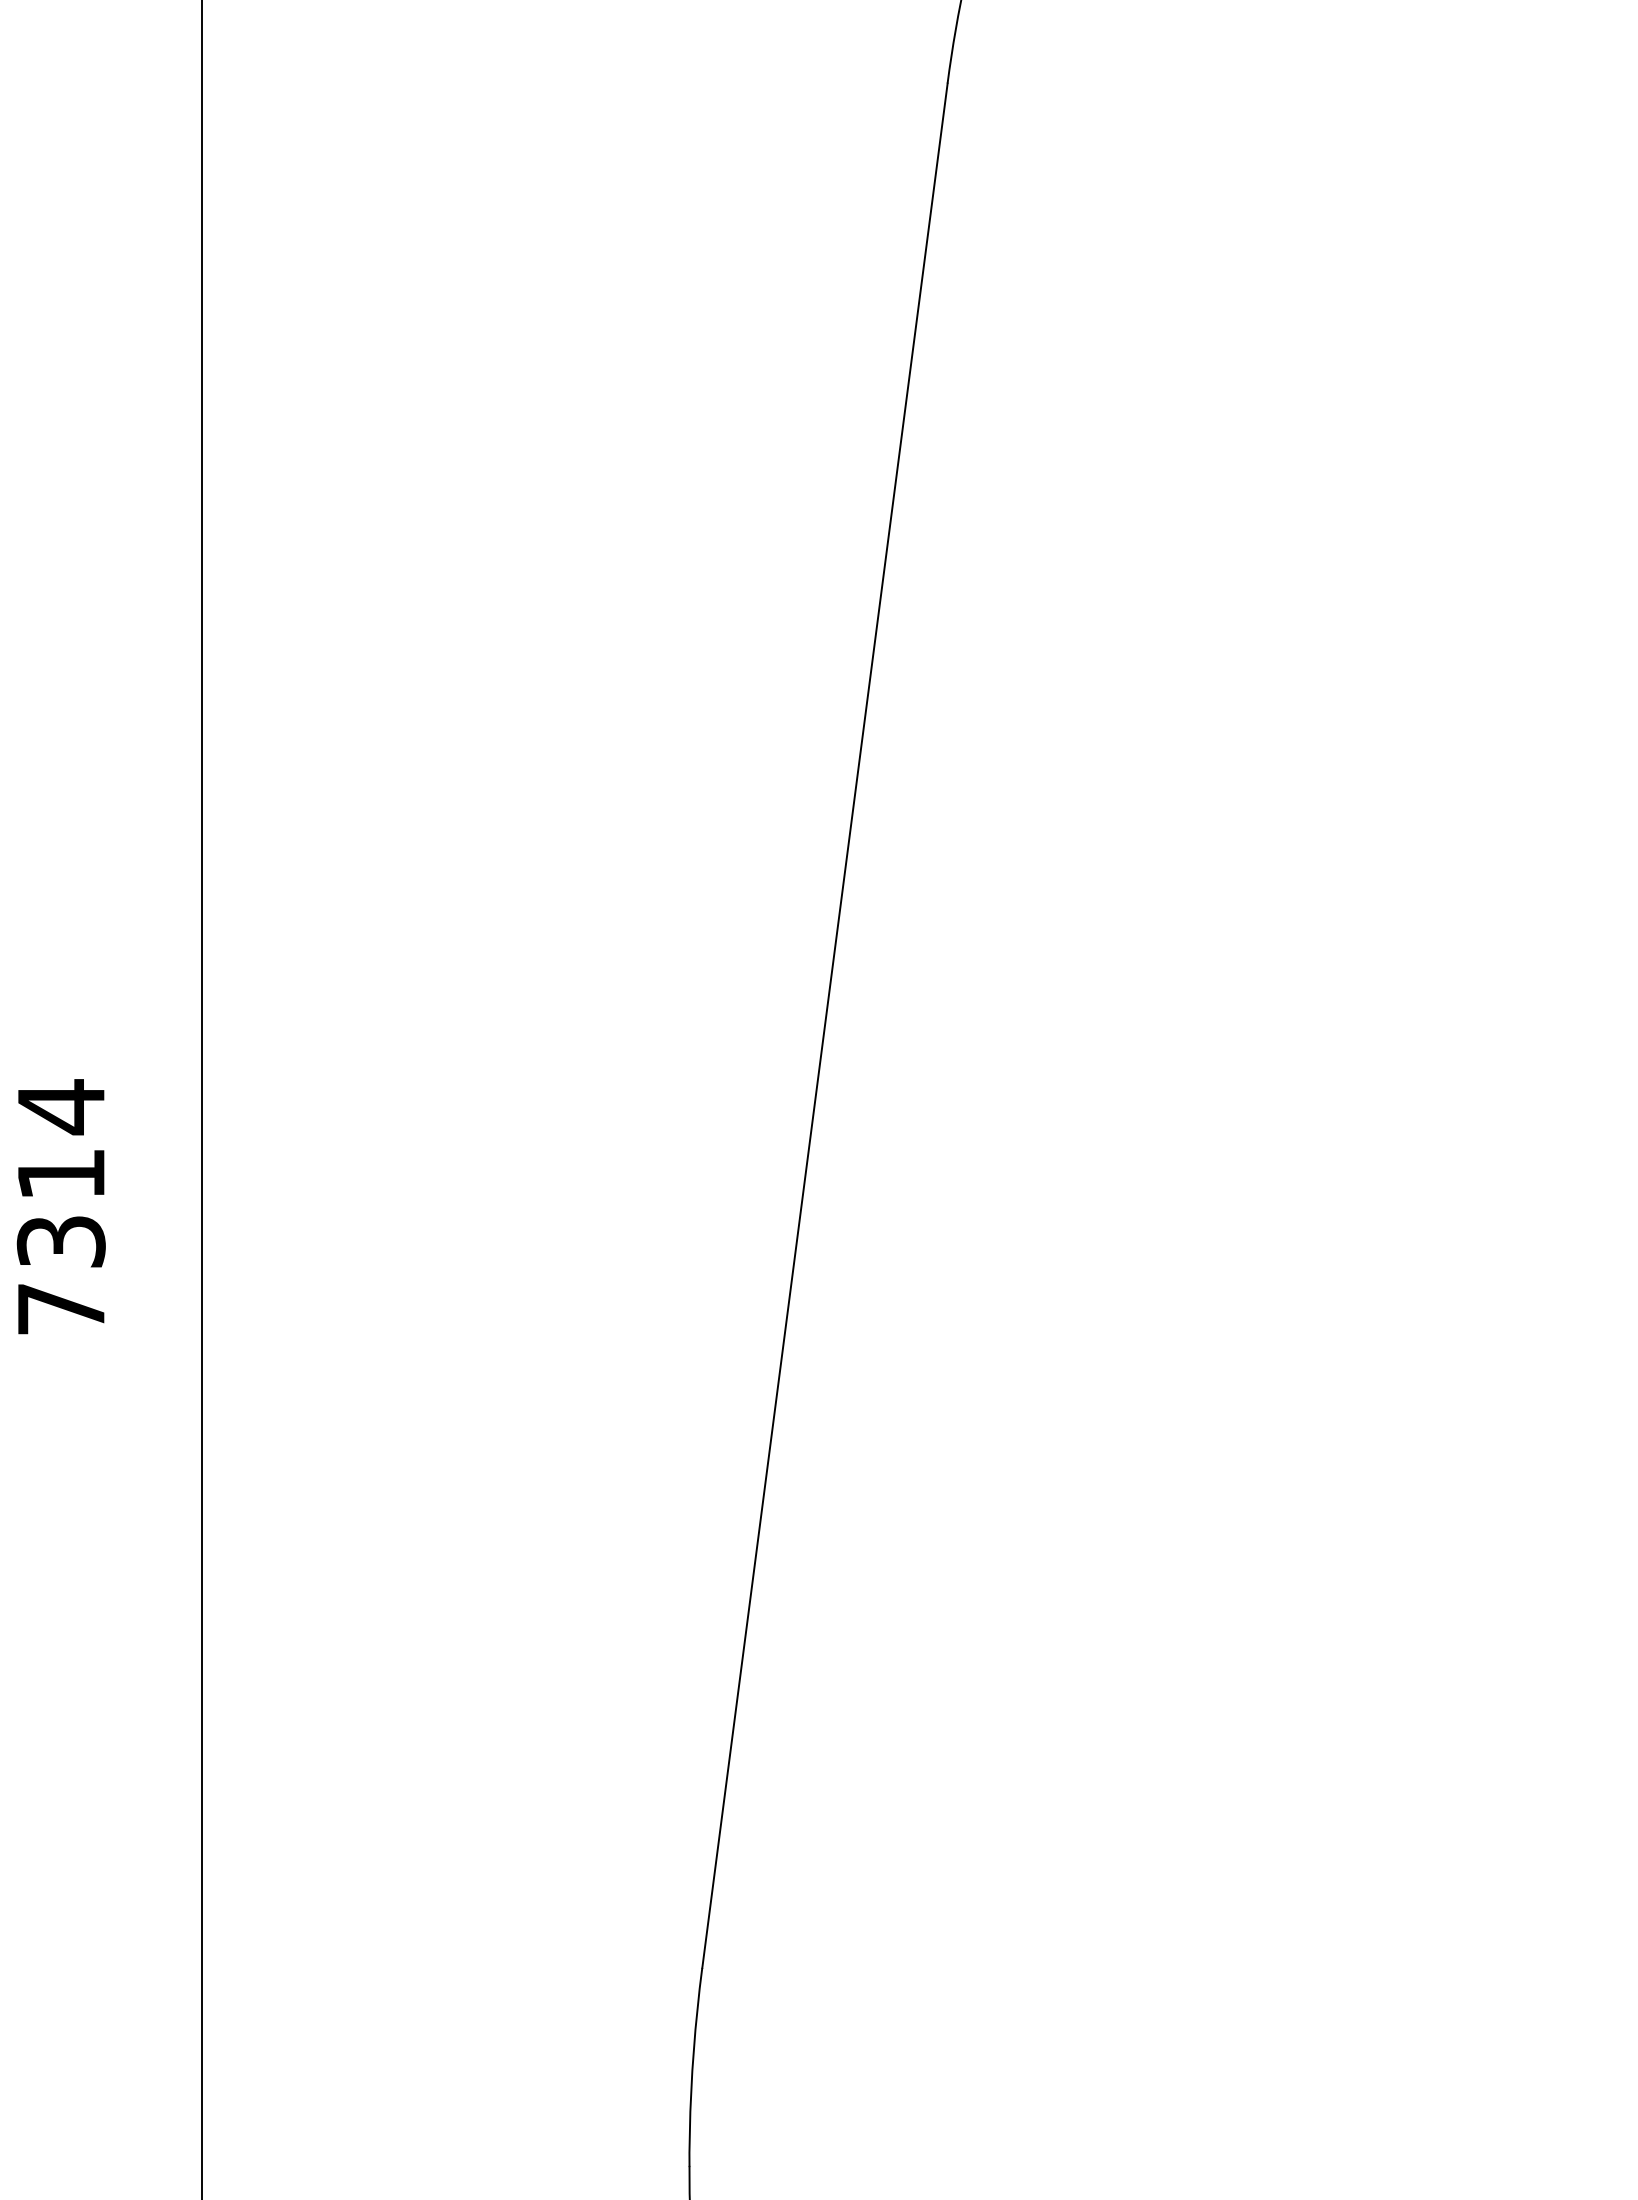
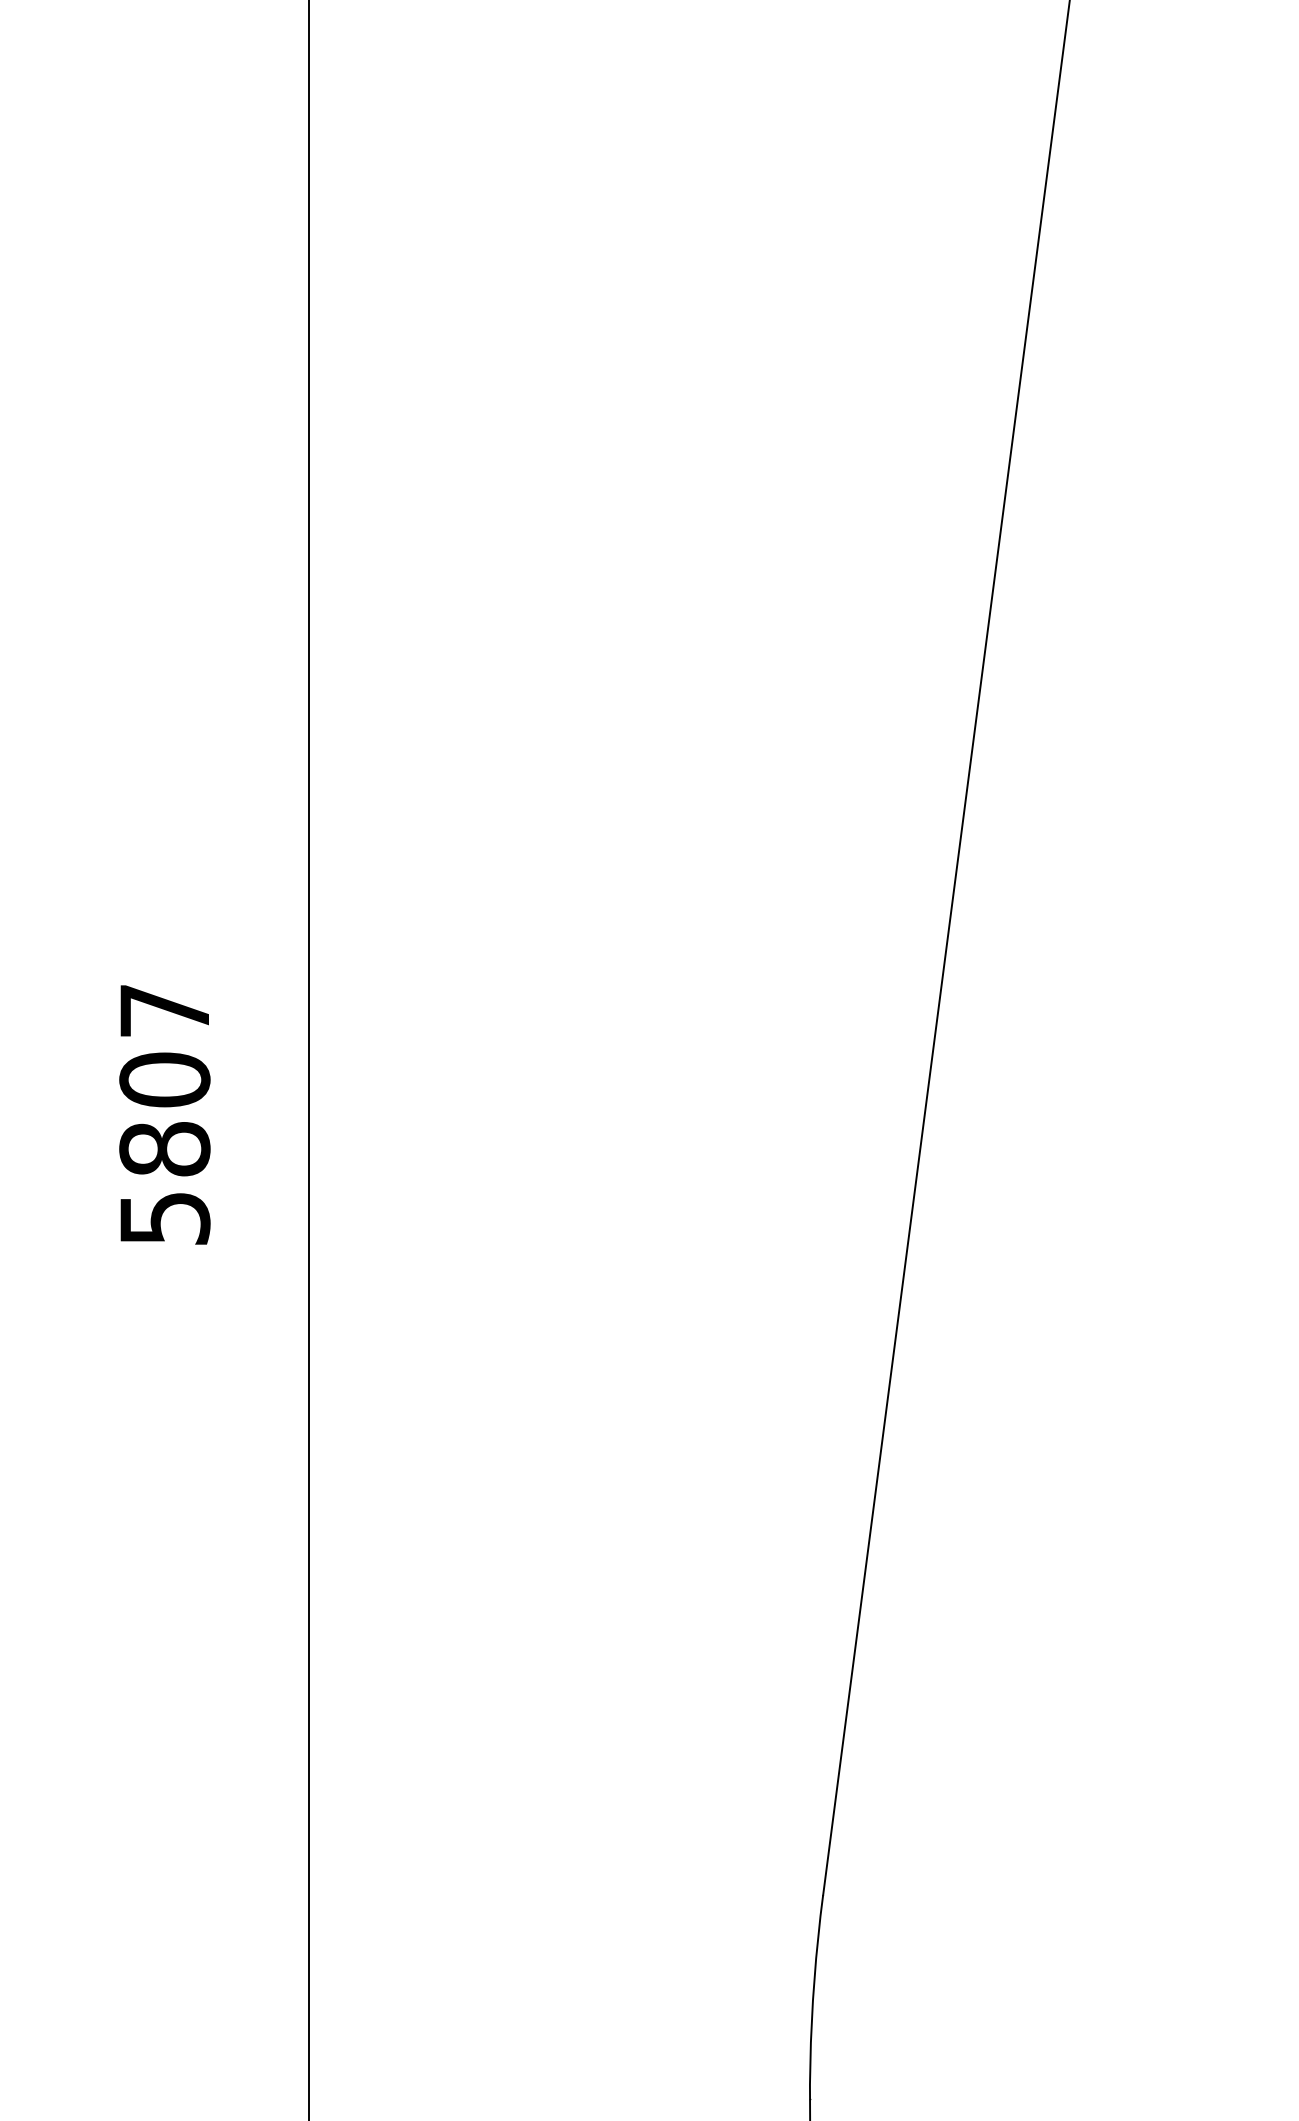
text: (60, 1206) -> (164, 1113), 7314 -> 5807

